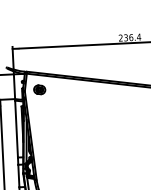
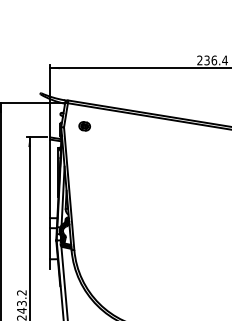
part: (39, 89) -> (84, 126), size x0.7

